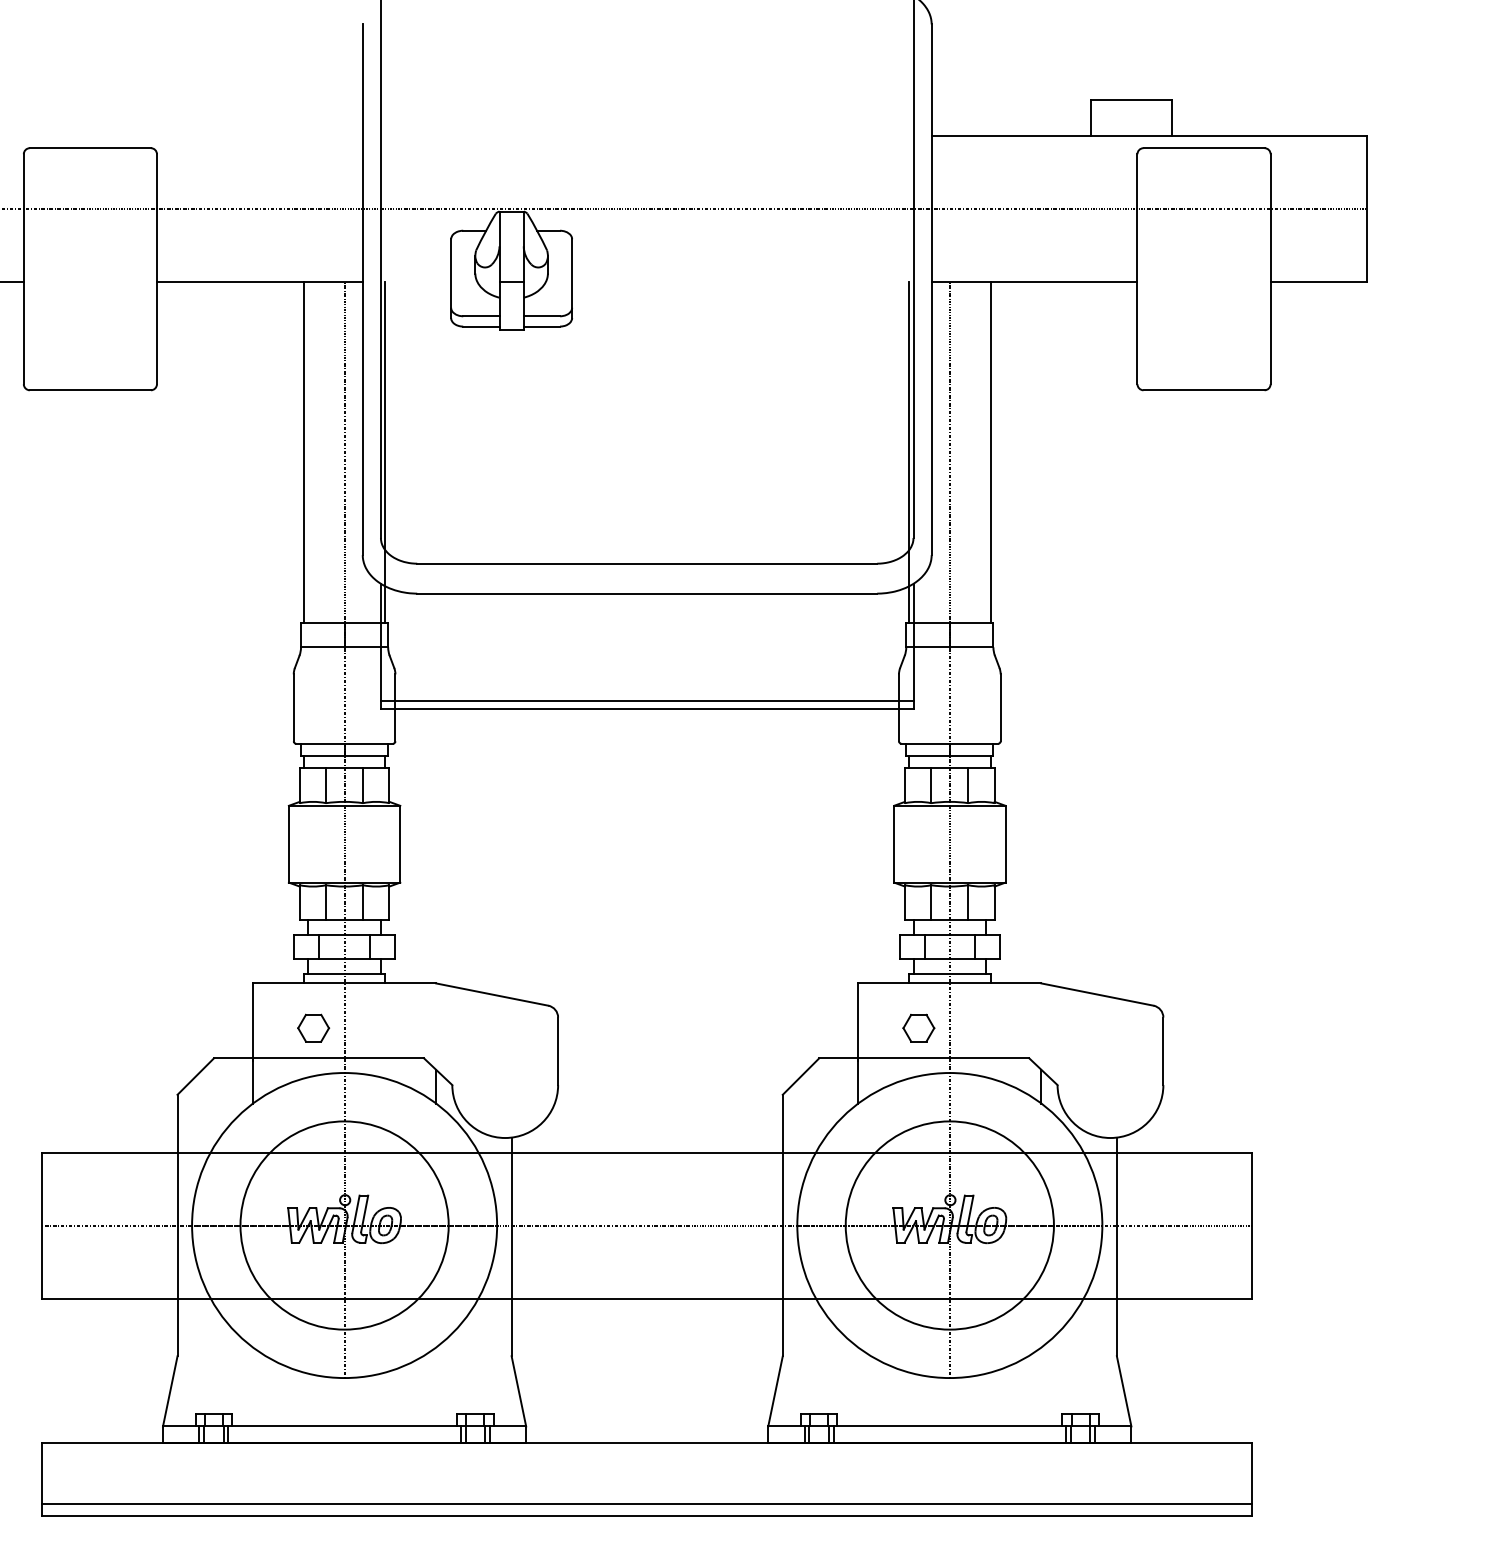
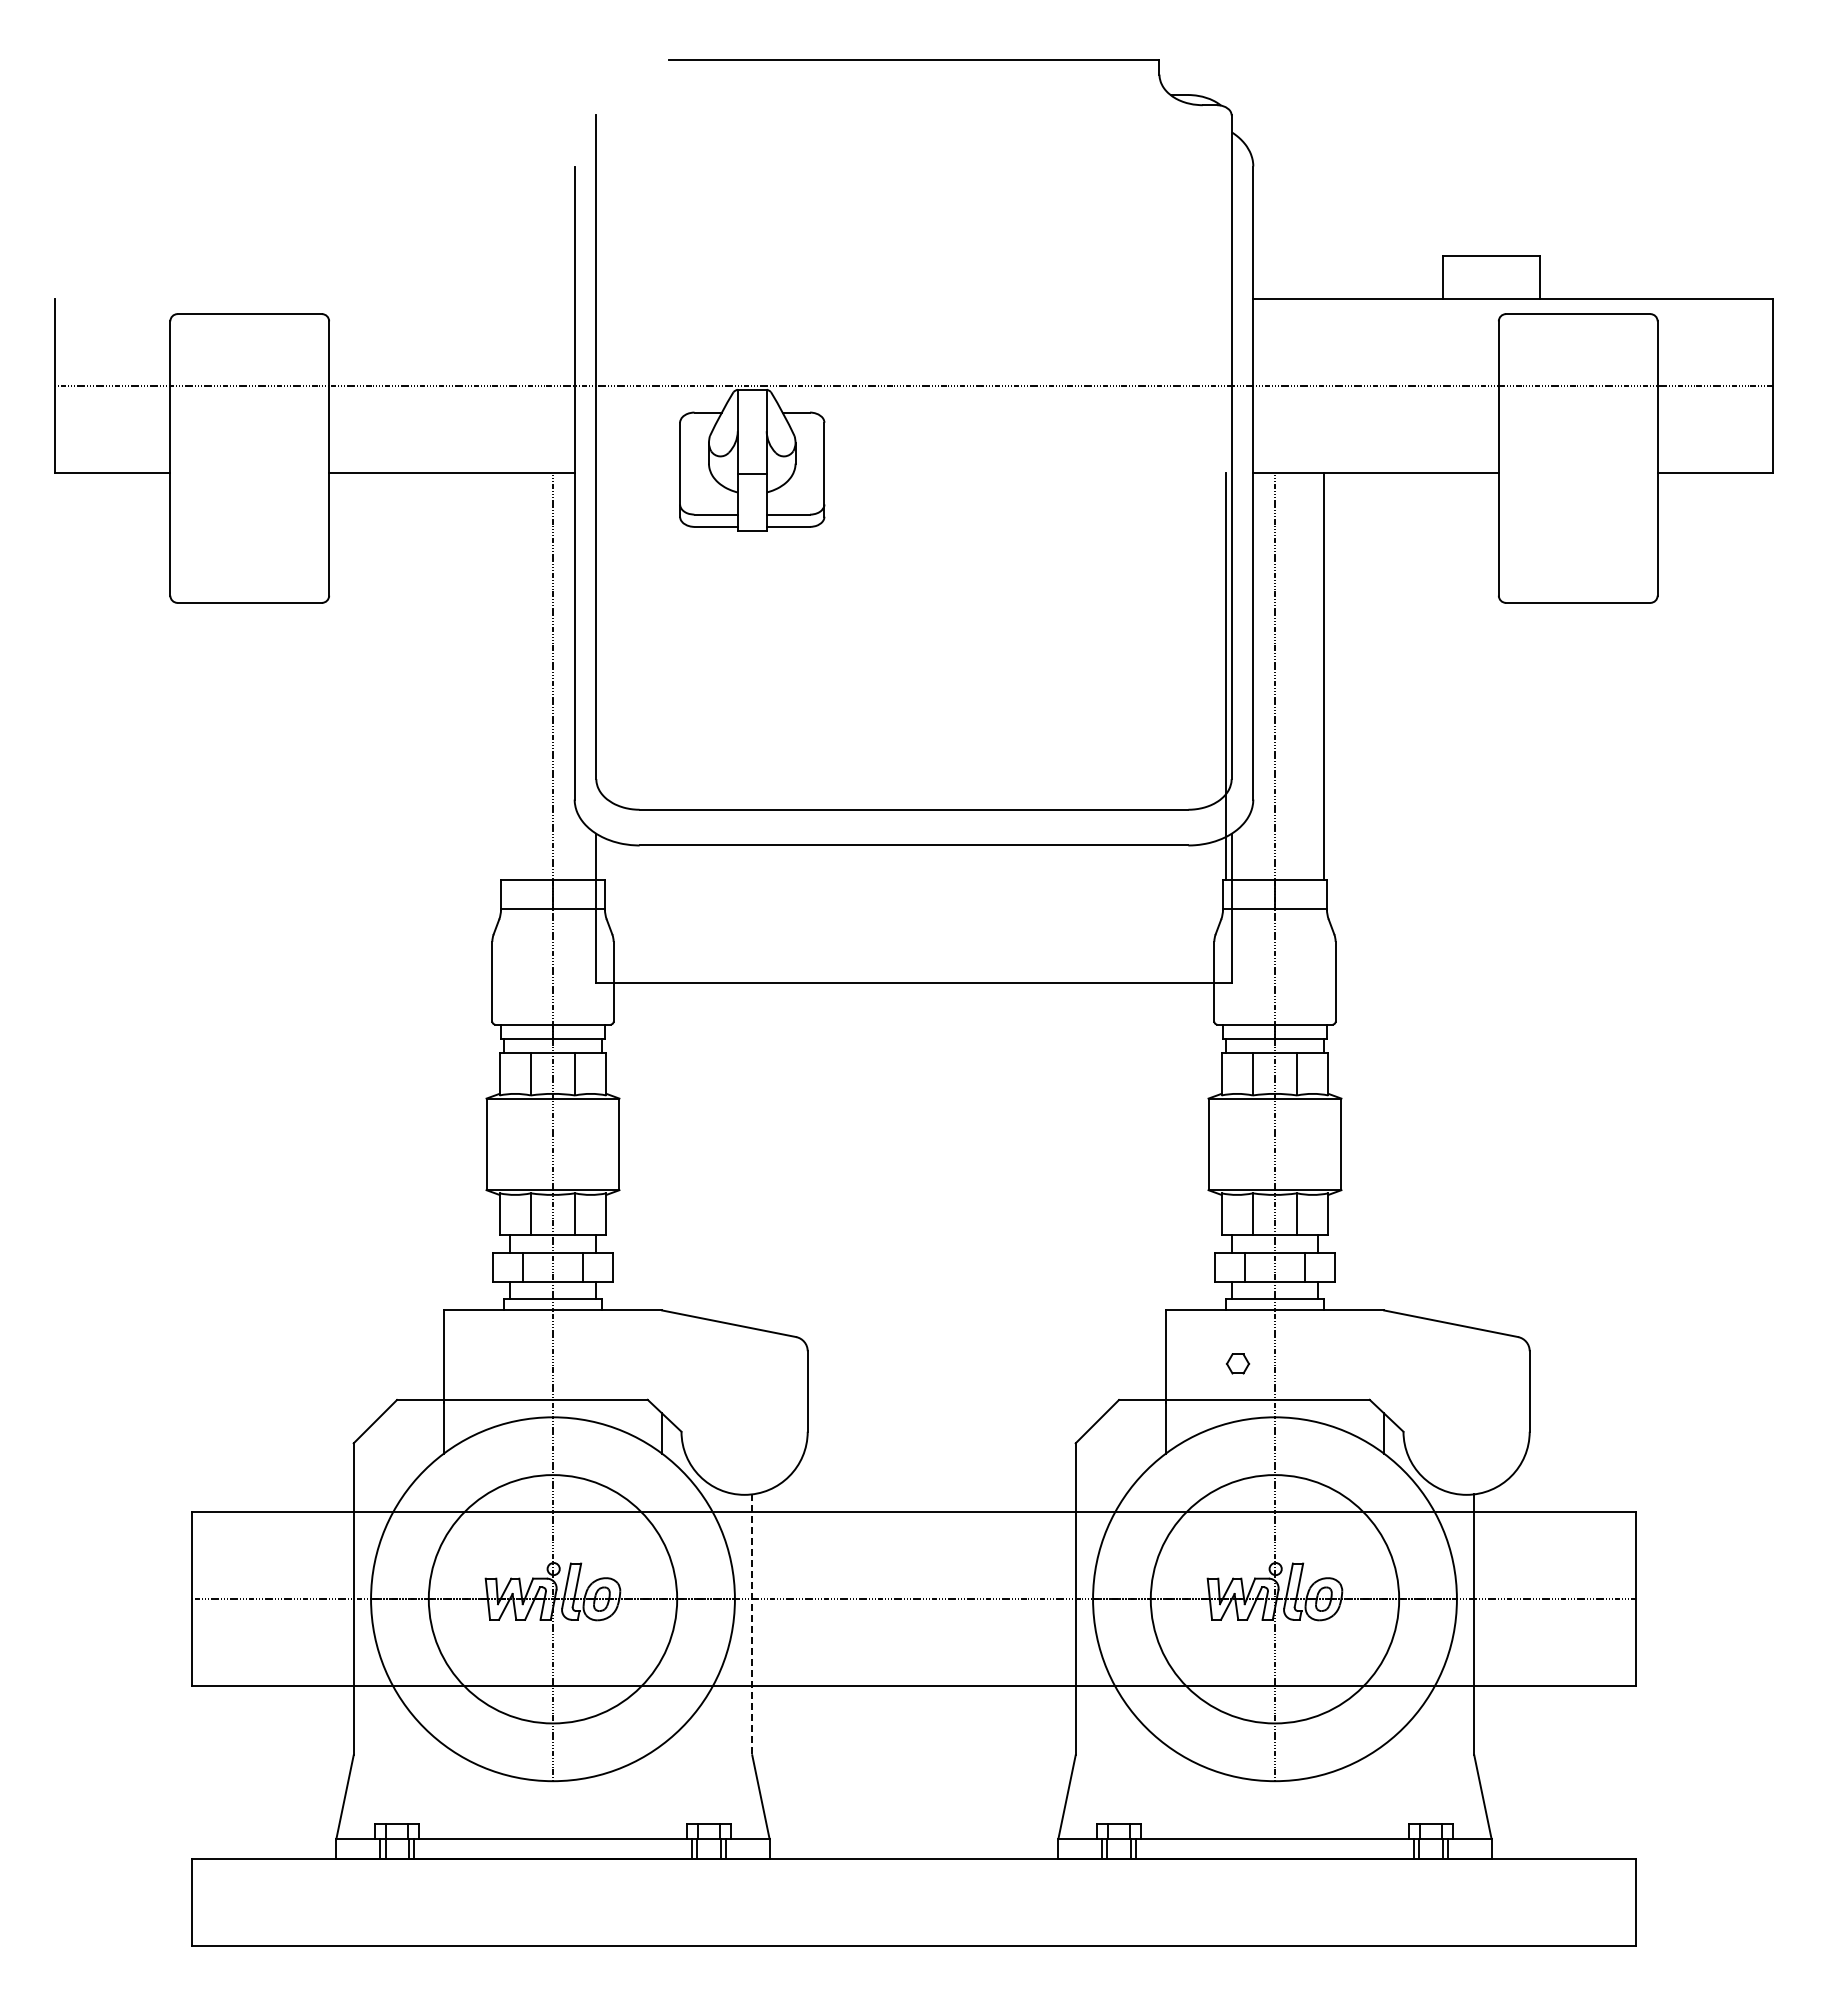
line: (303, 451) -> (504, 676), removed
line: (385, 451) -> (601, 676), removed
line: (646, 700) -> (913, 973), removed
part: (313, 1027) -> (515, 1363), removed
part: (918, 1027) -> (1237, 1363), size x0.6
line: (511, 1247) -> (752, 1625), solid -> dashed
line: (646, 1504) -> (913, 1931), removed

